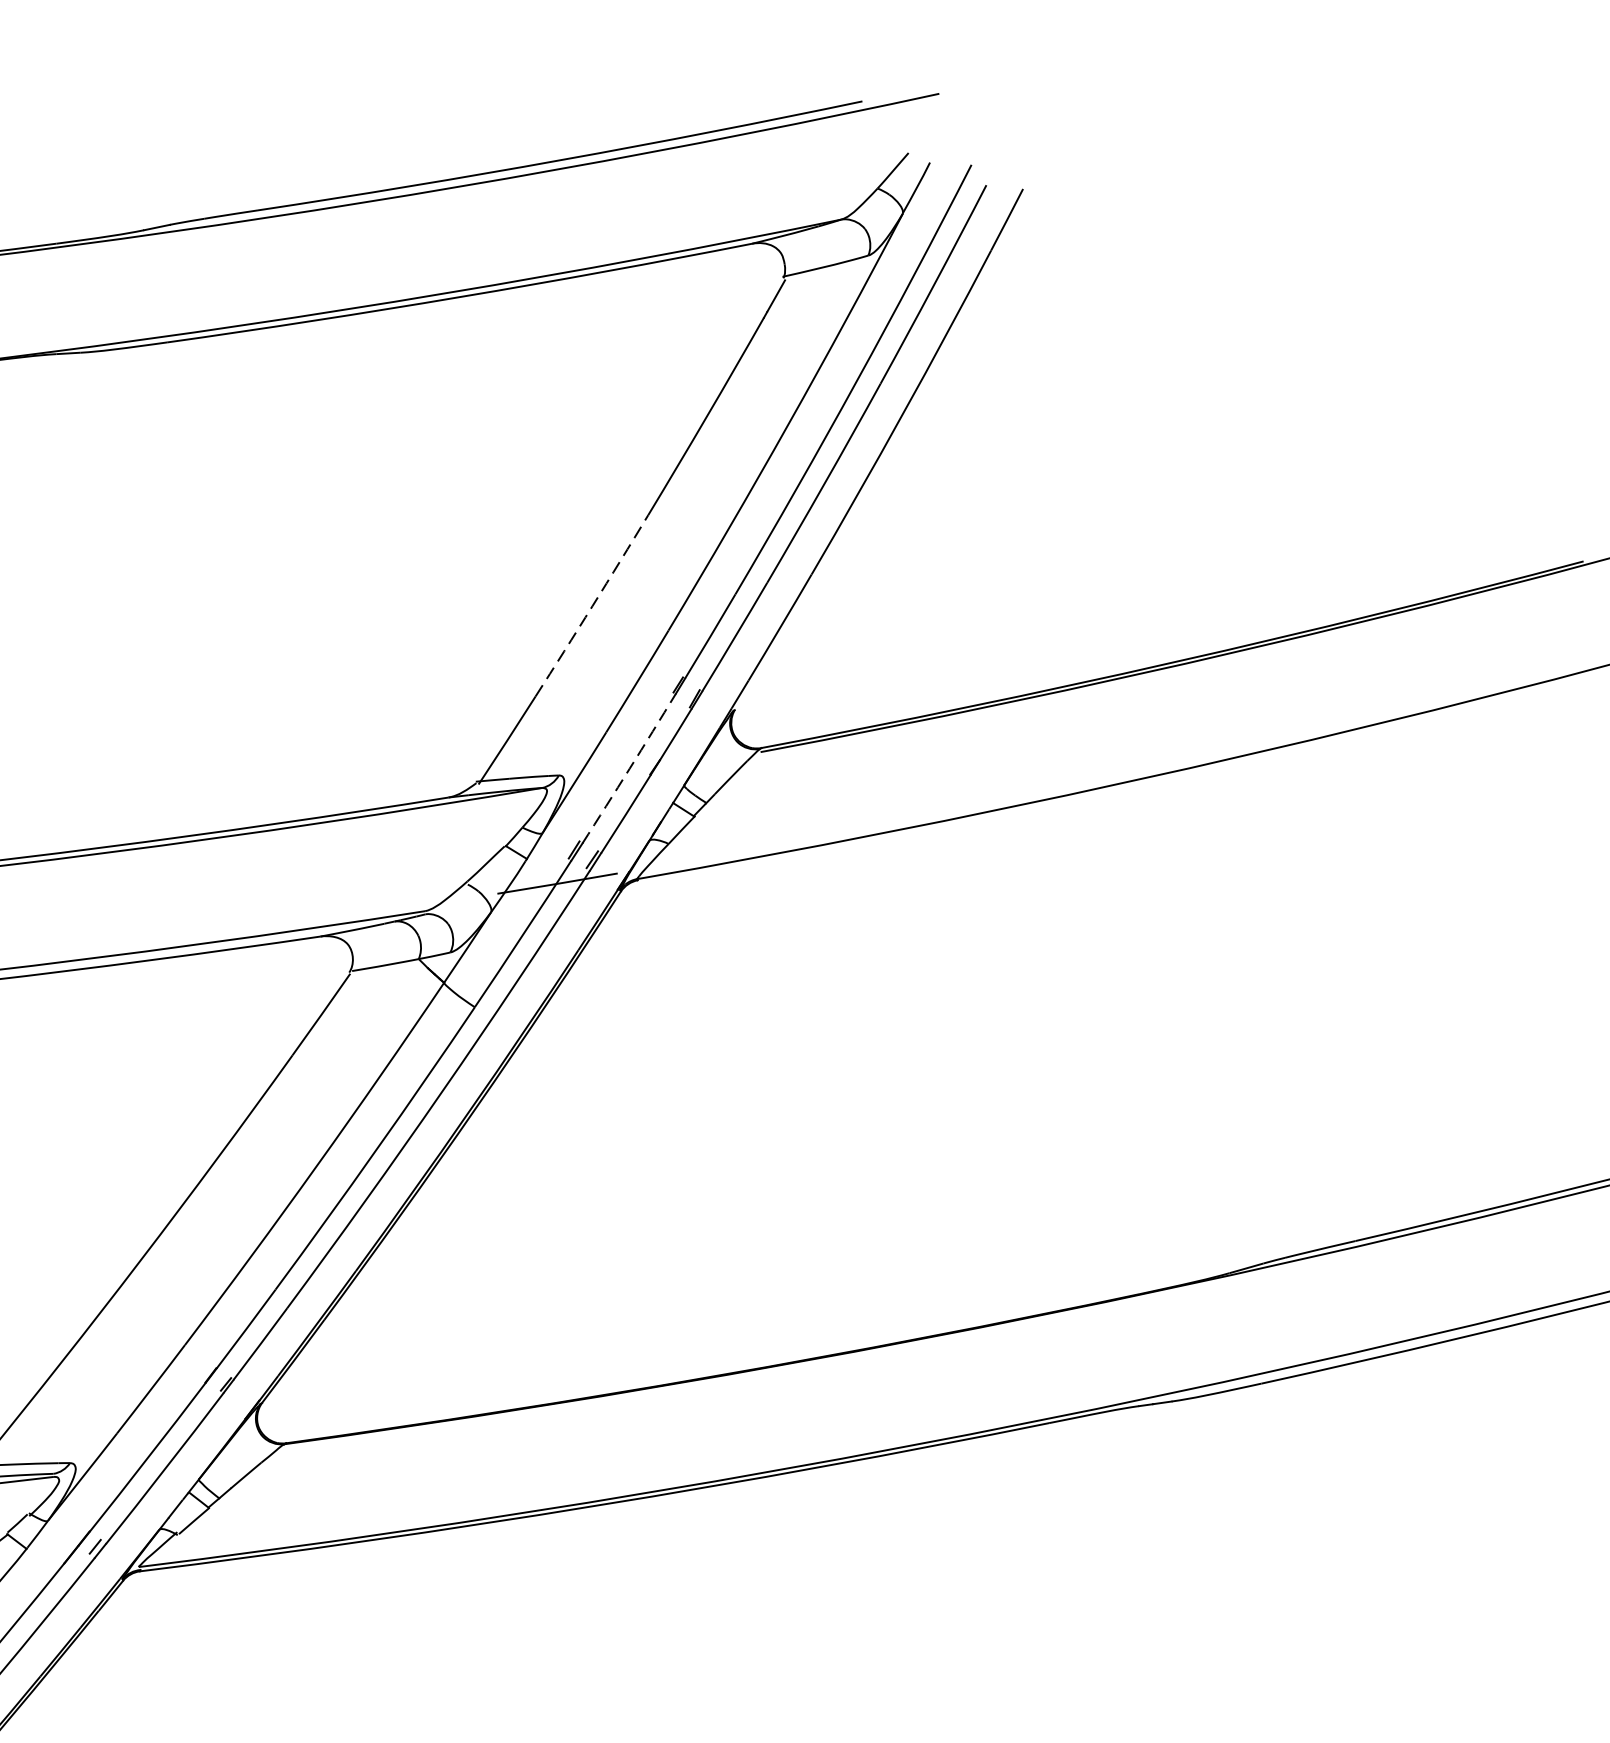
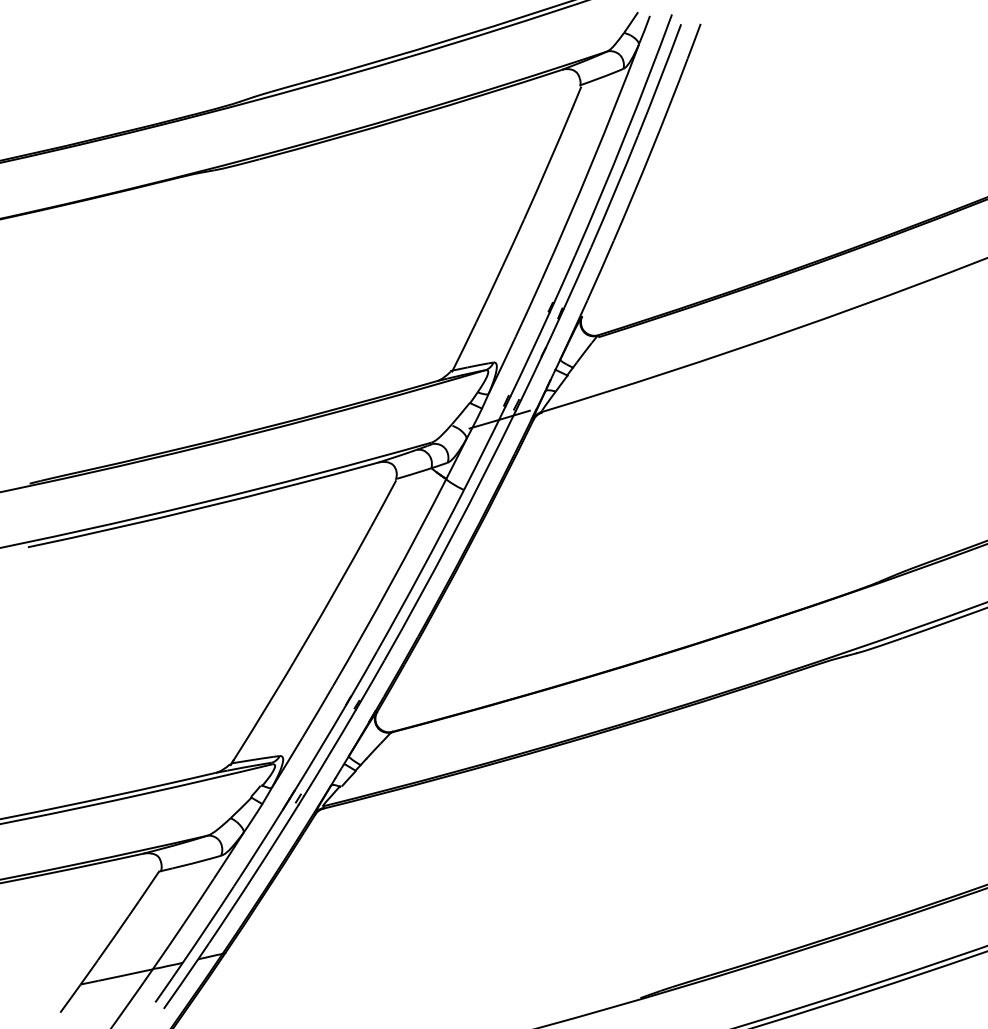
arc: (592, 606) -> (500, 271), dashed -> solid
arc: (629, 768) -> (530, 354), dashed -> solid

